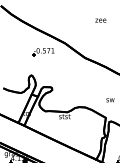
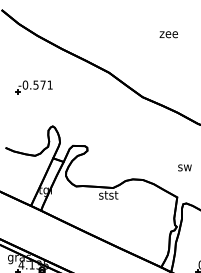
part: (43, 52) -> (34, 87), moved

